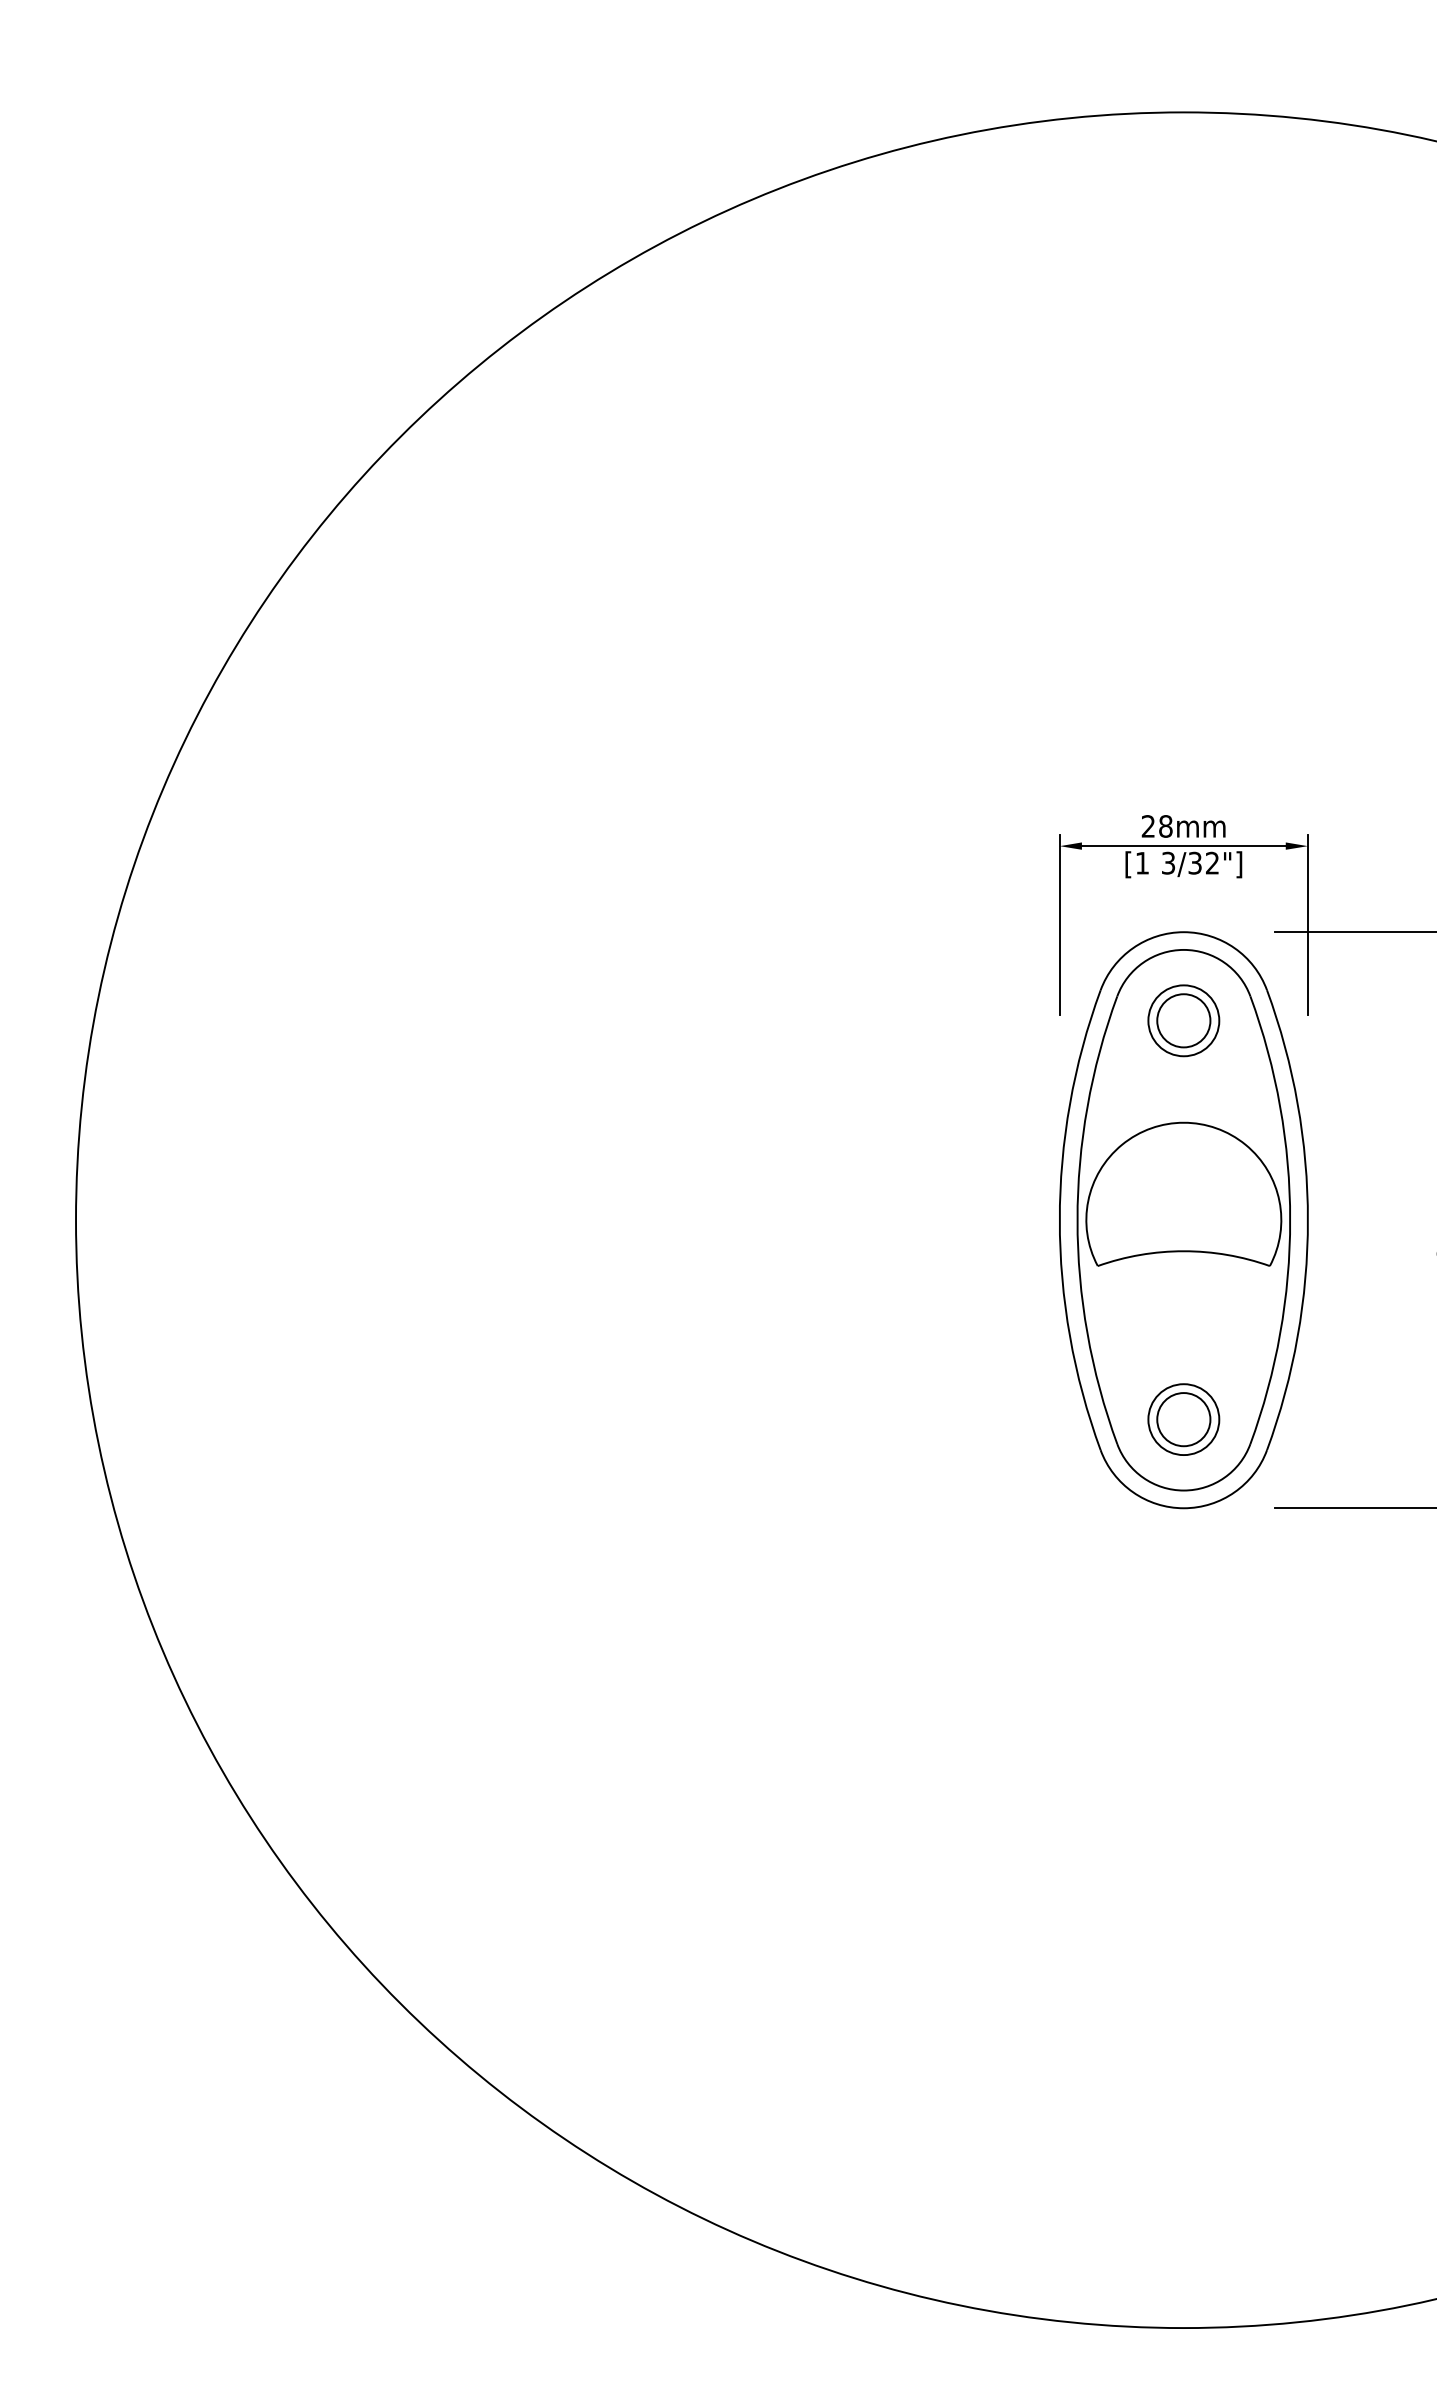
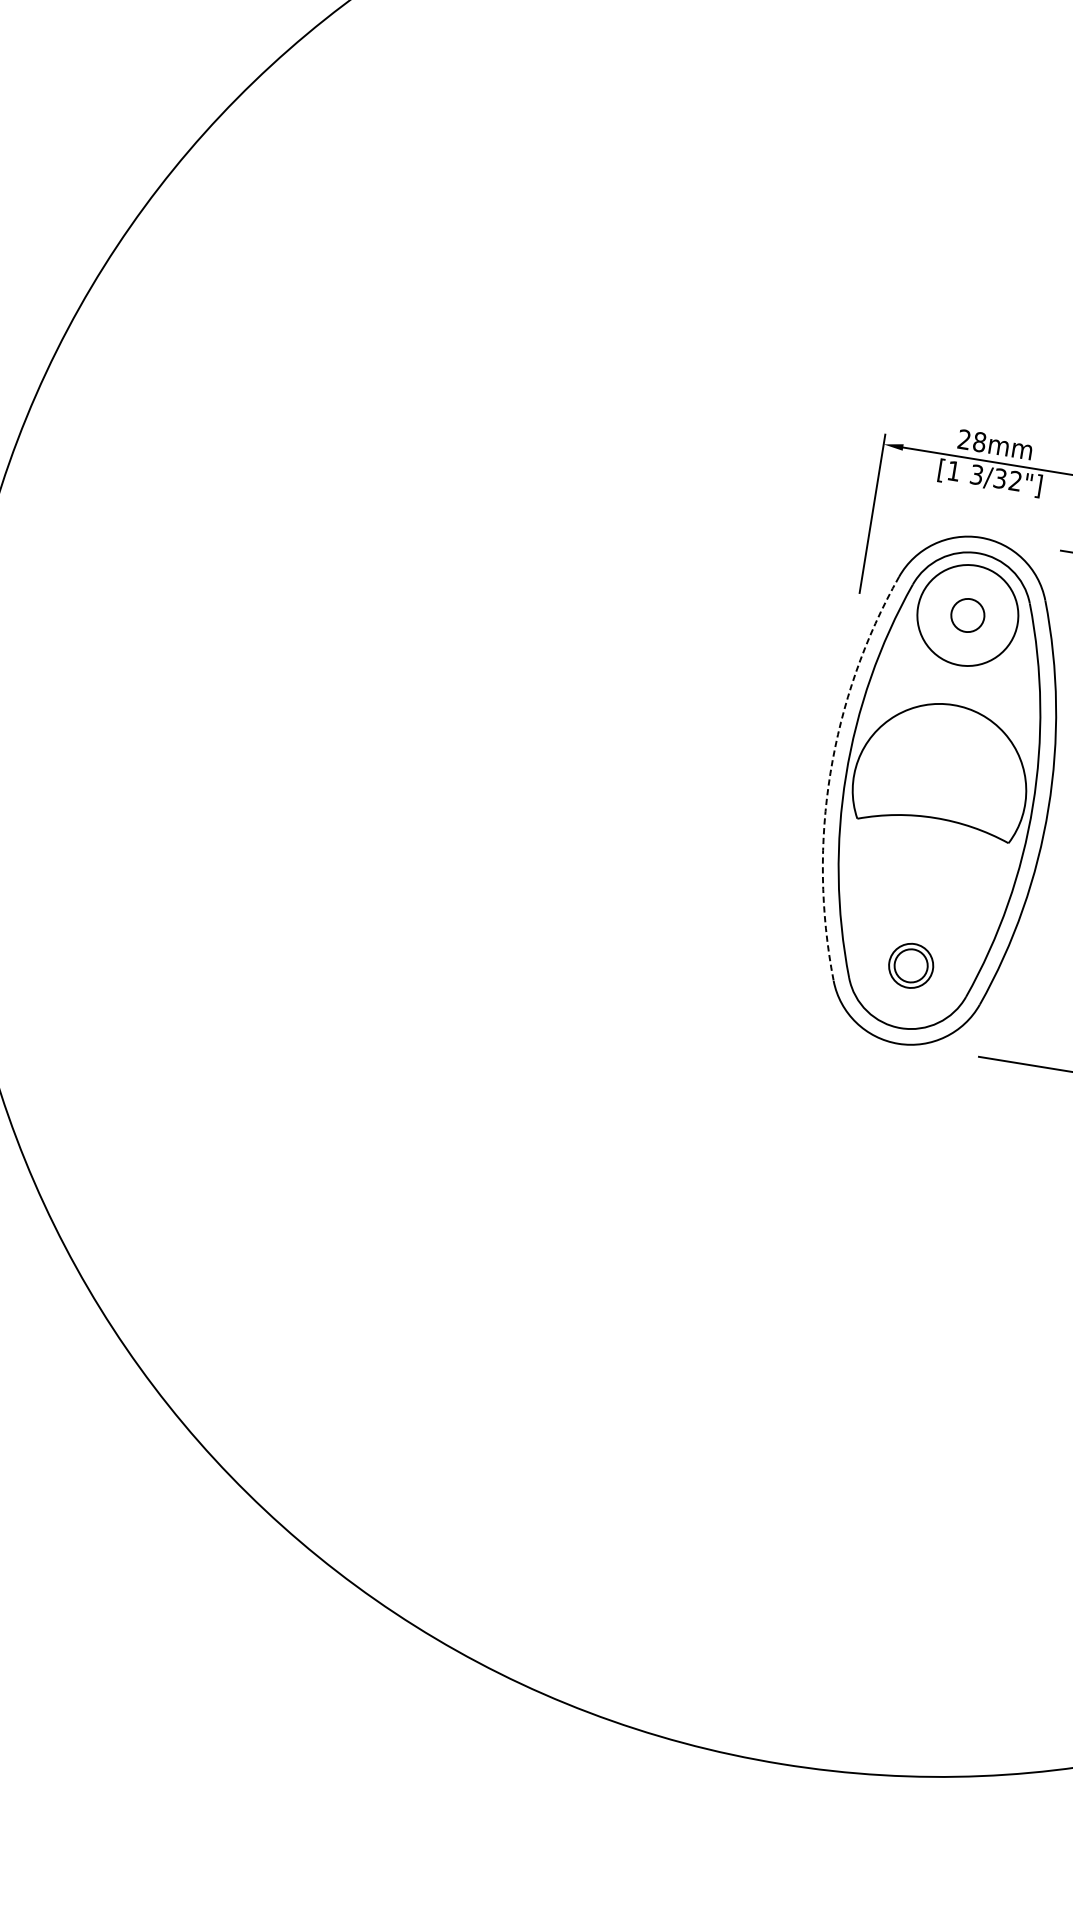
circle: (1183, 1020) -> (967, 615), size x0.7
circle: (1183, 1020) -> (967, 615), size x1.6
arc: (1059, 1220) -> (830, 773), solid -> dashed
part: (1183, 1419) -> (910, 965), size x0.7

